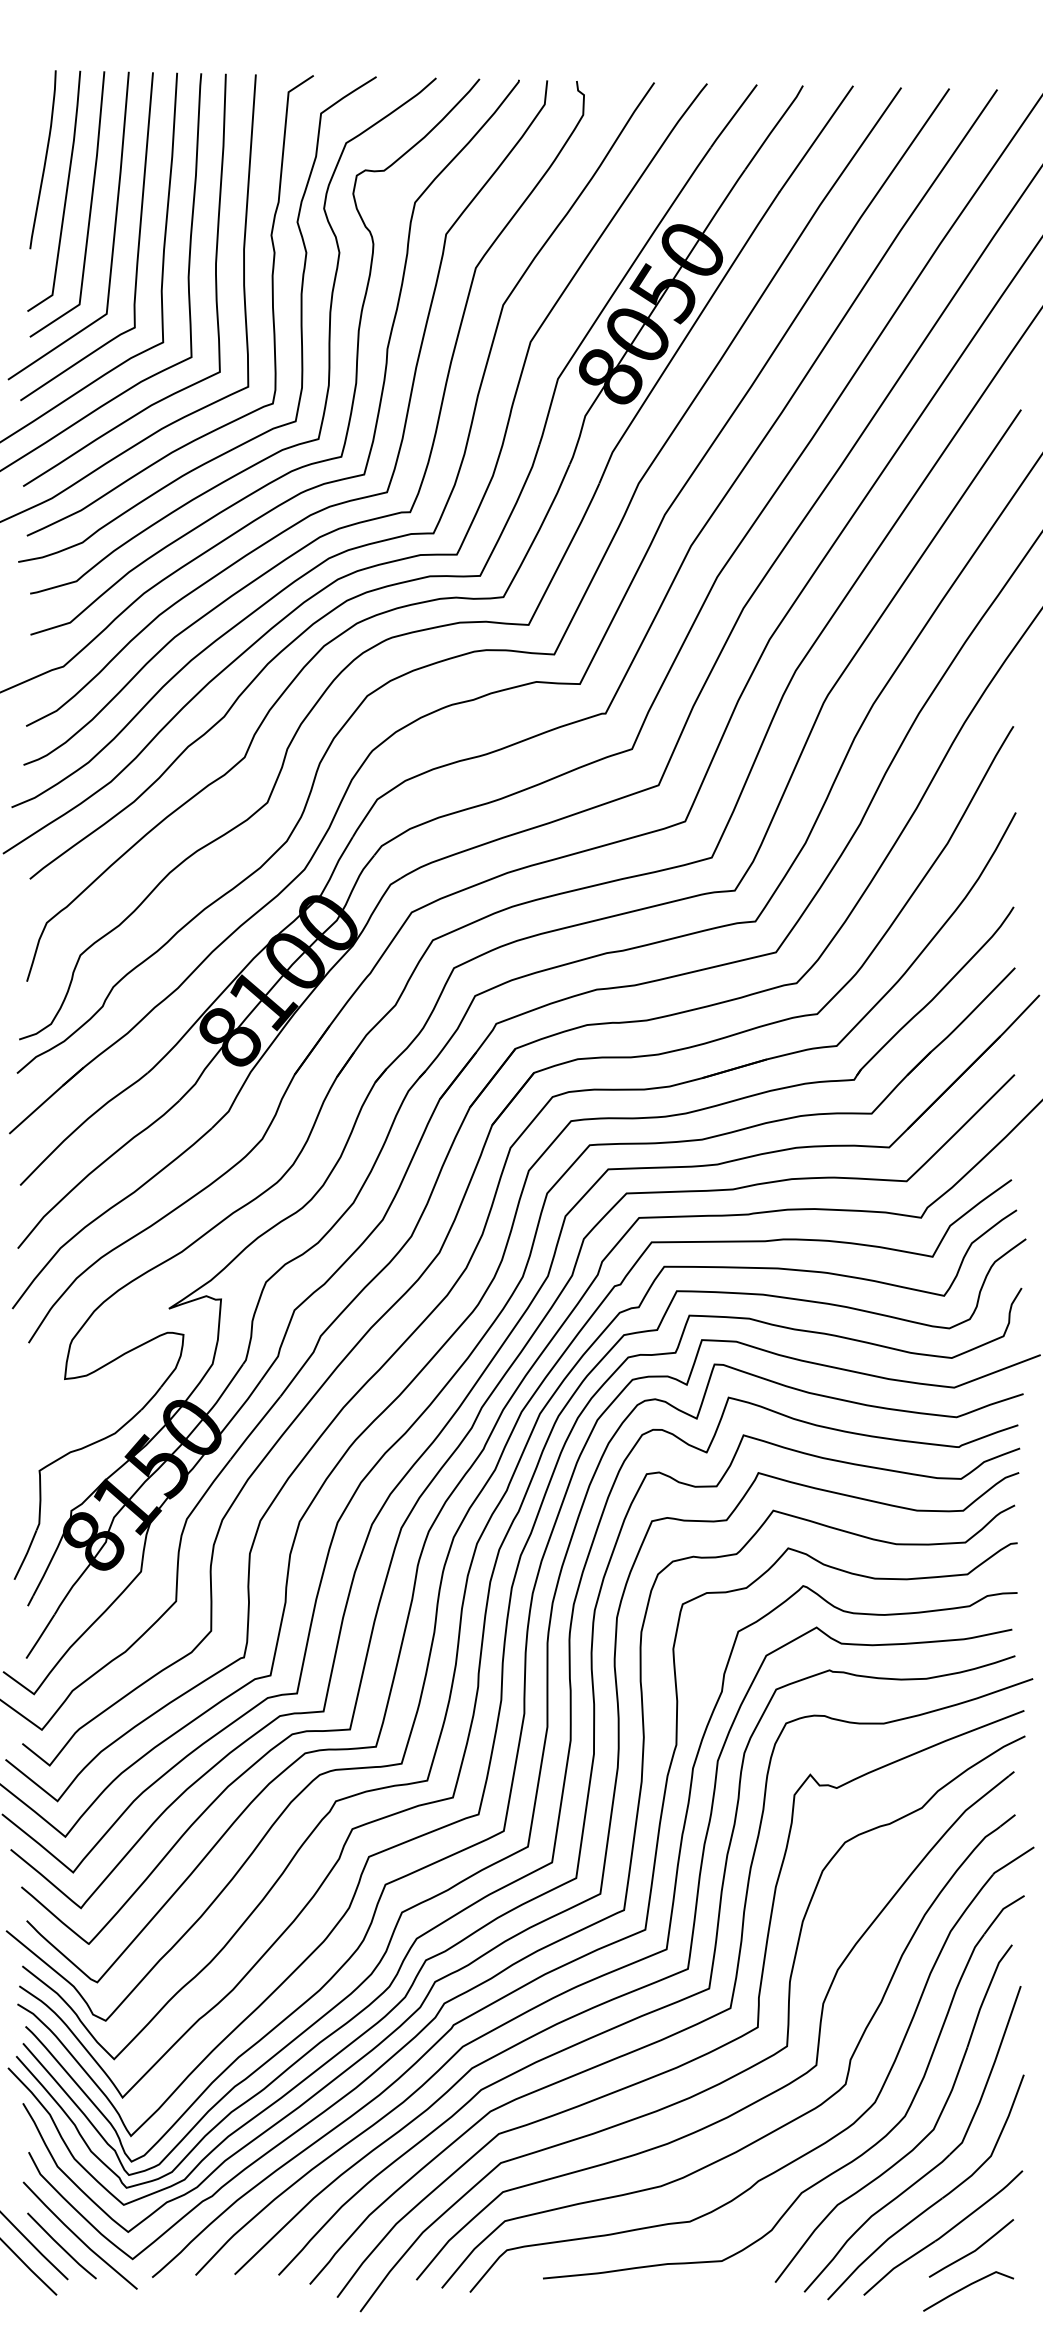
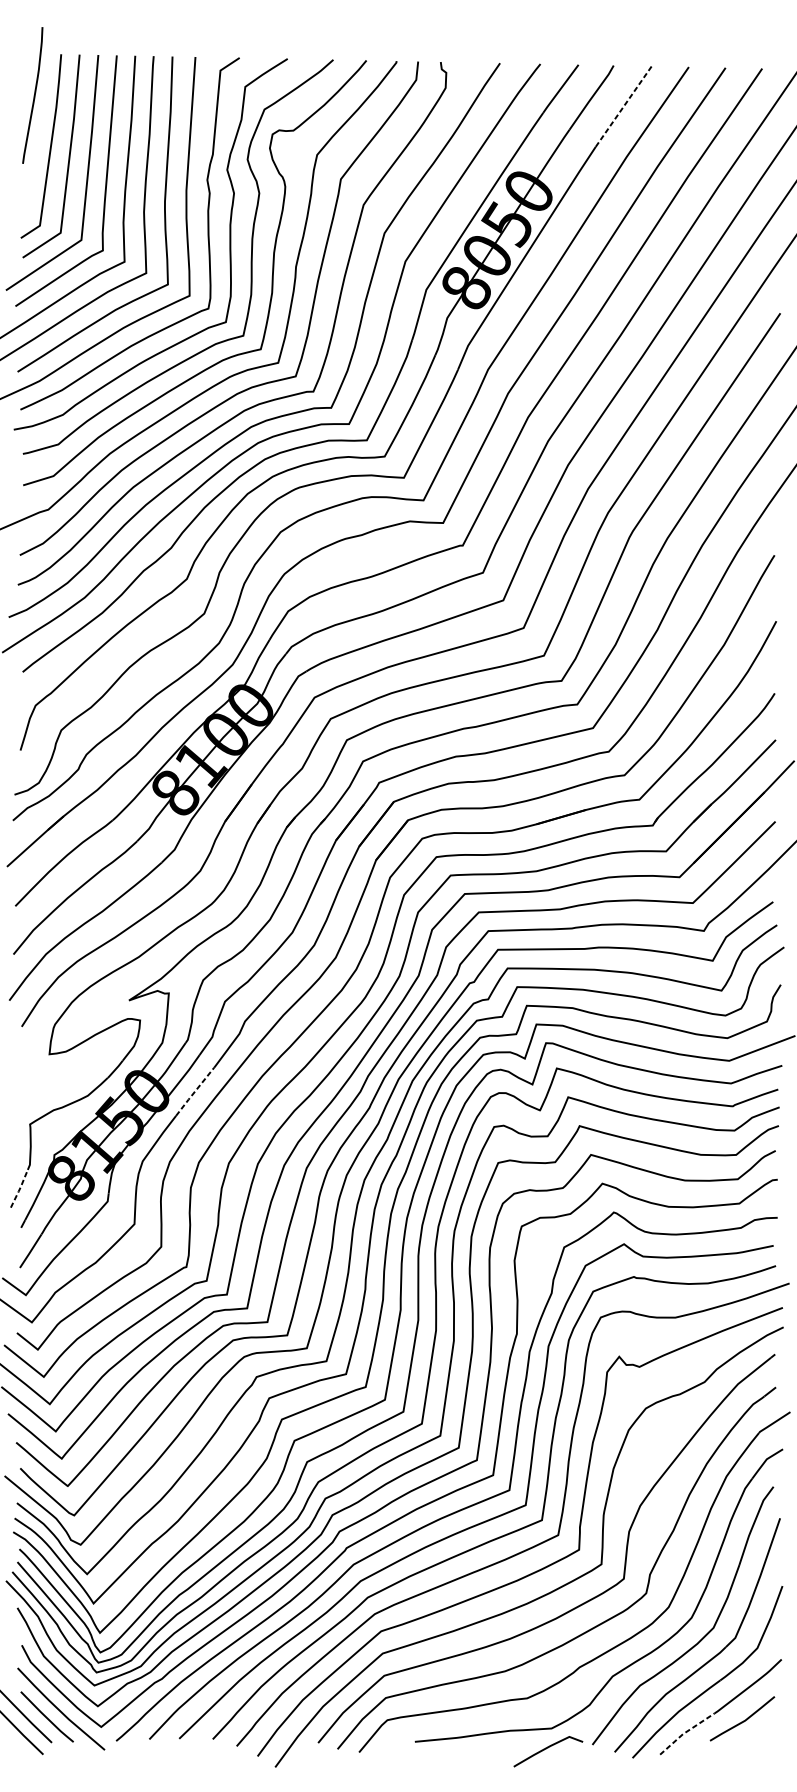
line: (816, 138) -> (623, 105), solid -> dashed
curve: (44, 159) -> (33, 95), moved
line: (255, 1428) -> (195, 1092), solid -> dashed
line: (26, 1555) -> (20, 1189), solid -> dashed
line: (897, 2265) -> (685, 1731), solid -> dashed
curve: (967, 2287) -> (547, 1748), moved

